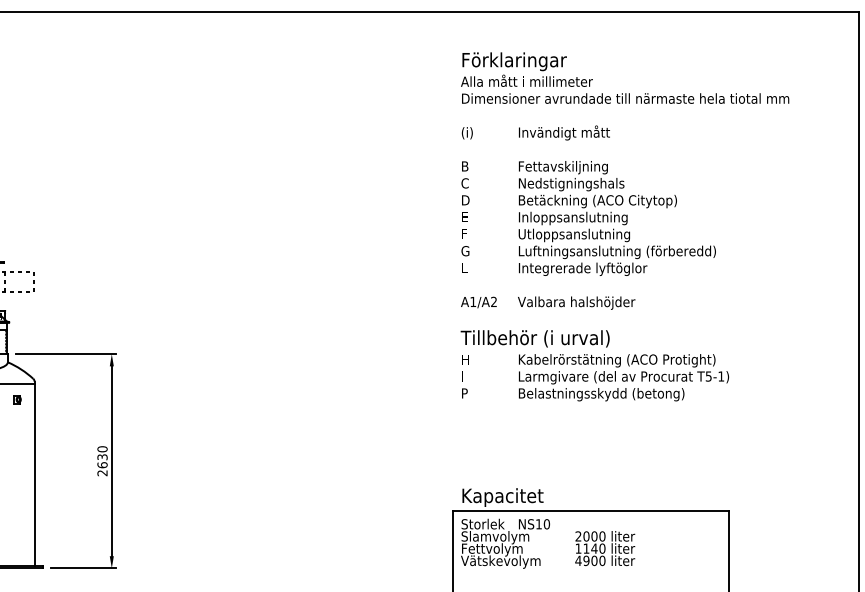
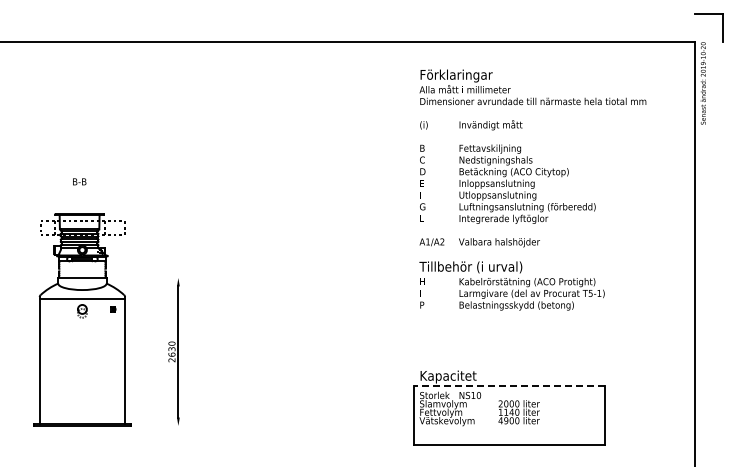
line: (65, 354) -> (146, 278), removed
line: (589, 511) -> (508, 386), solid -> dashed
line: (83, 567) -> (158, 425), removed

